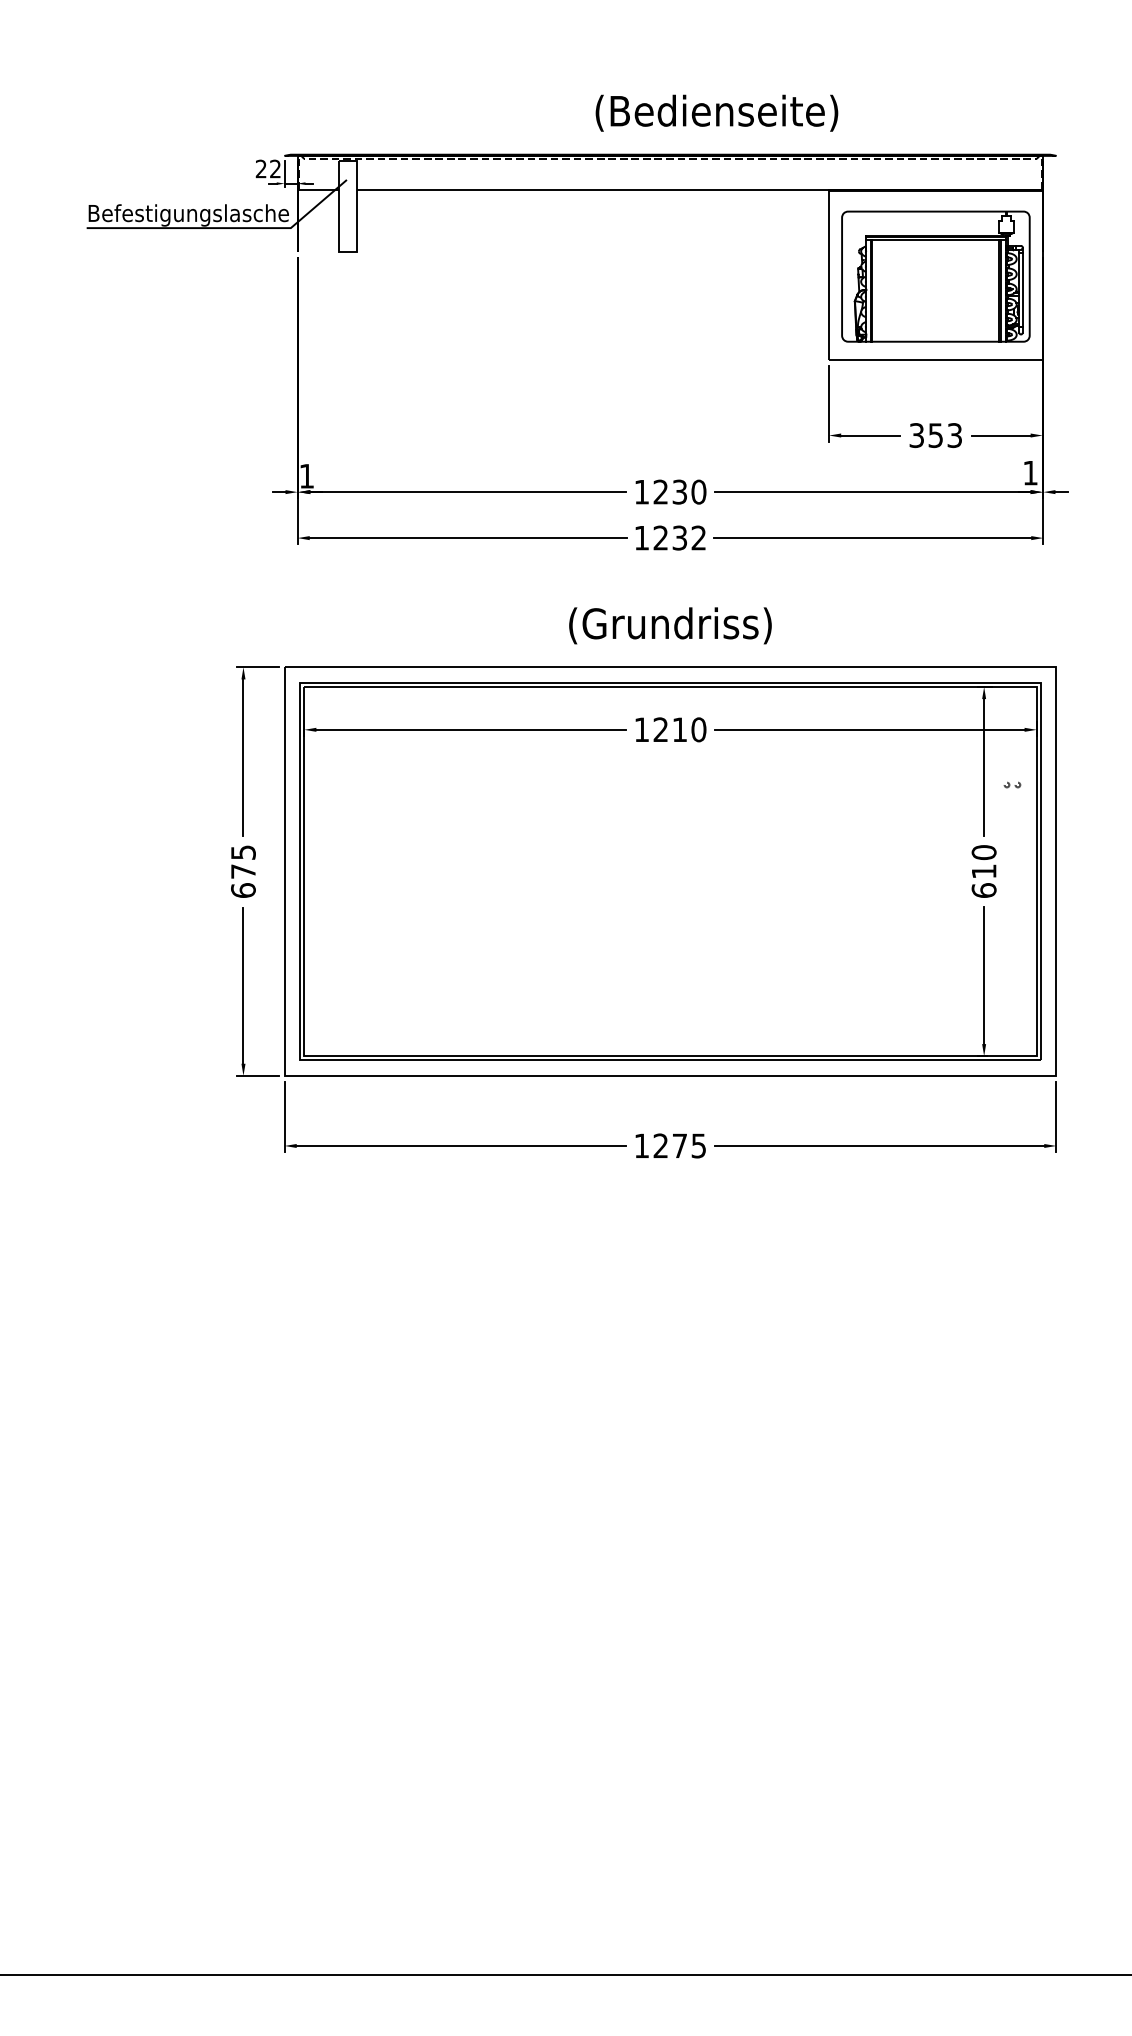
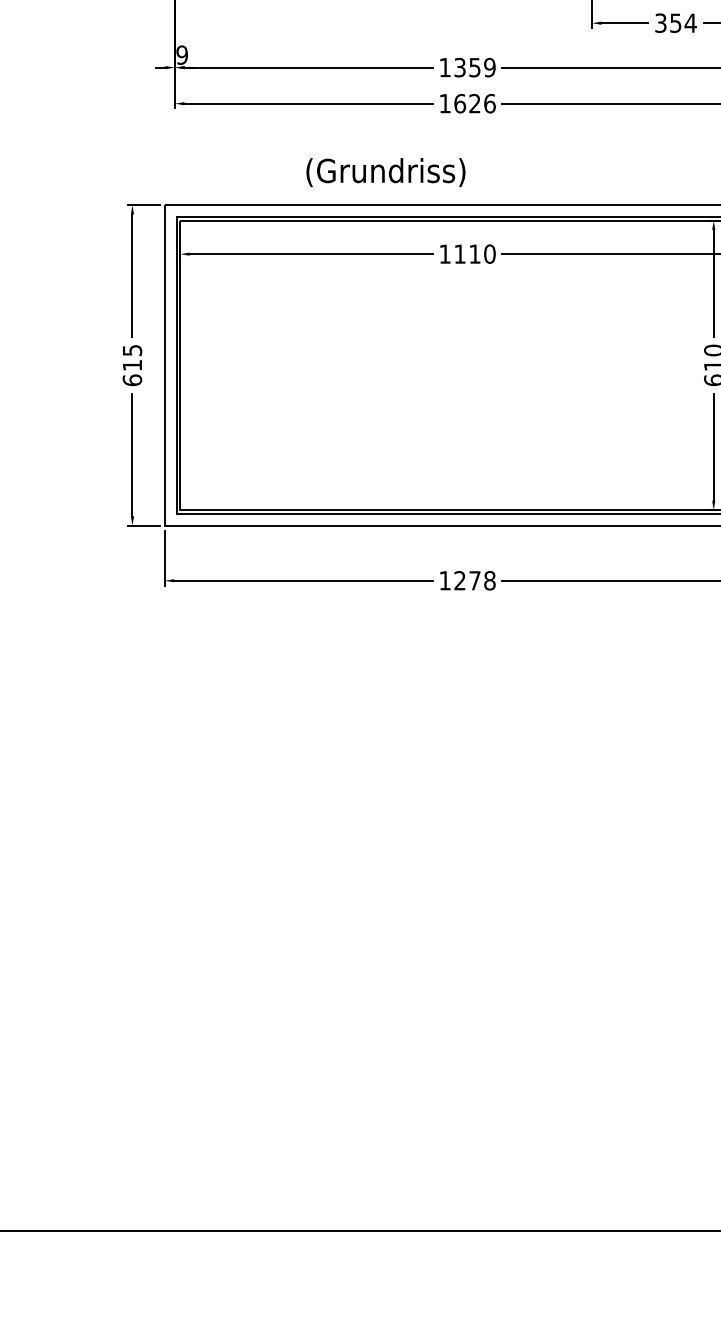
text: (954, 435) -> (690, 23), 353 -> 354
text: (306, 475) -> (181, 54), 1 -> 9
text: (679, 491) -> (474, 67), 1230 -> 1359
text: (679, 537) -> (474, 103), 1232 -> 1626
text: (670, 625) -> (385, 172), moved
text: (660, 729) -> (459, 253), 1210 -> 1110
text: (243, 871) -> (132, 365), 675 -> 615
text: (698, 1145) -> (489, 580), 1275 -> 1278

